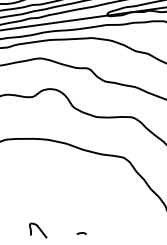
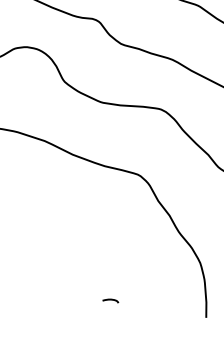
curve: (81, 233) -> (110, 300), moved

